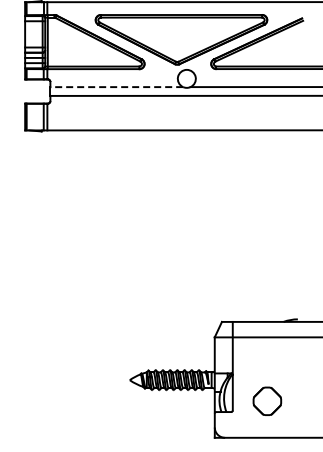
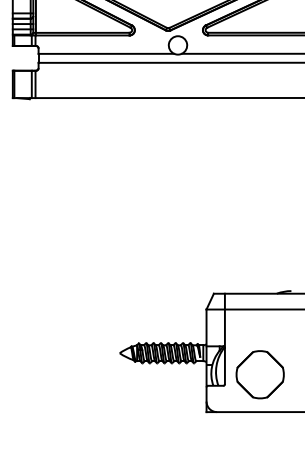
line: (116, 87) -> (106, 54), dashed -> solid
part: (267, 401) -> (260, 375), size x1.67

